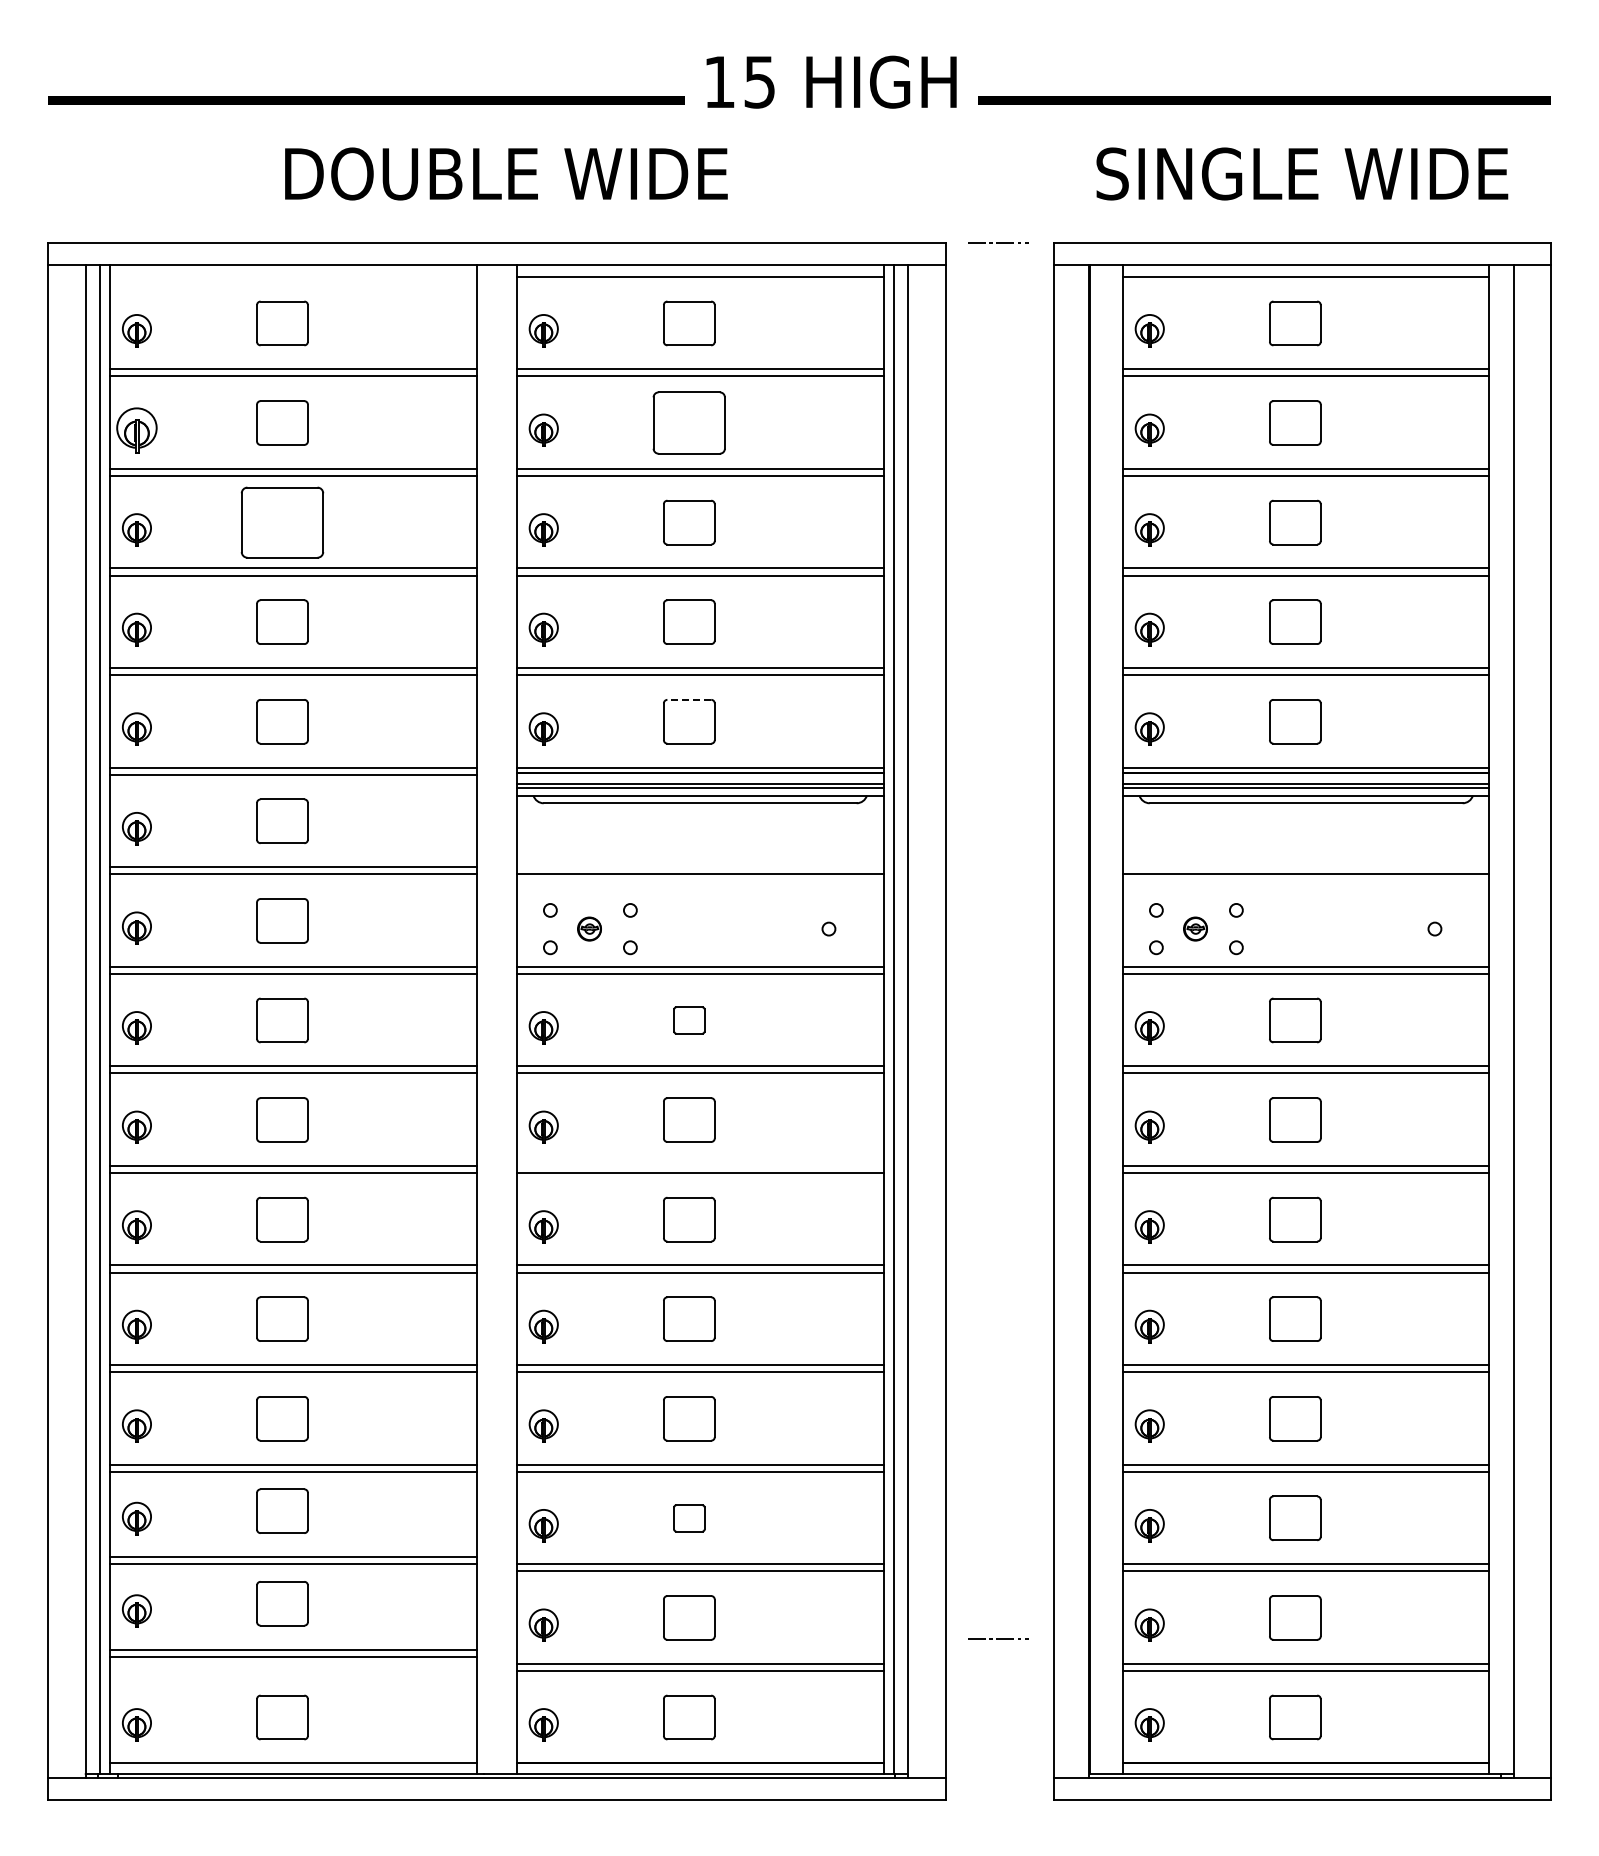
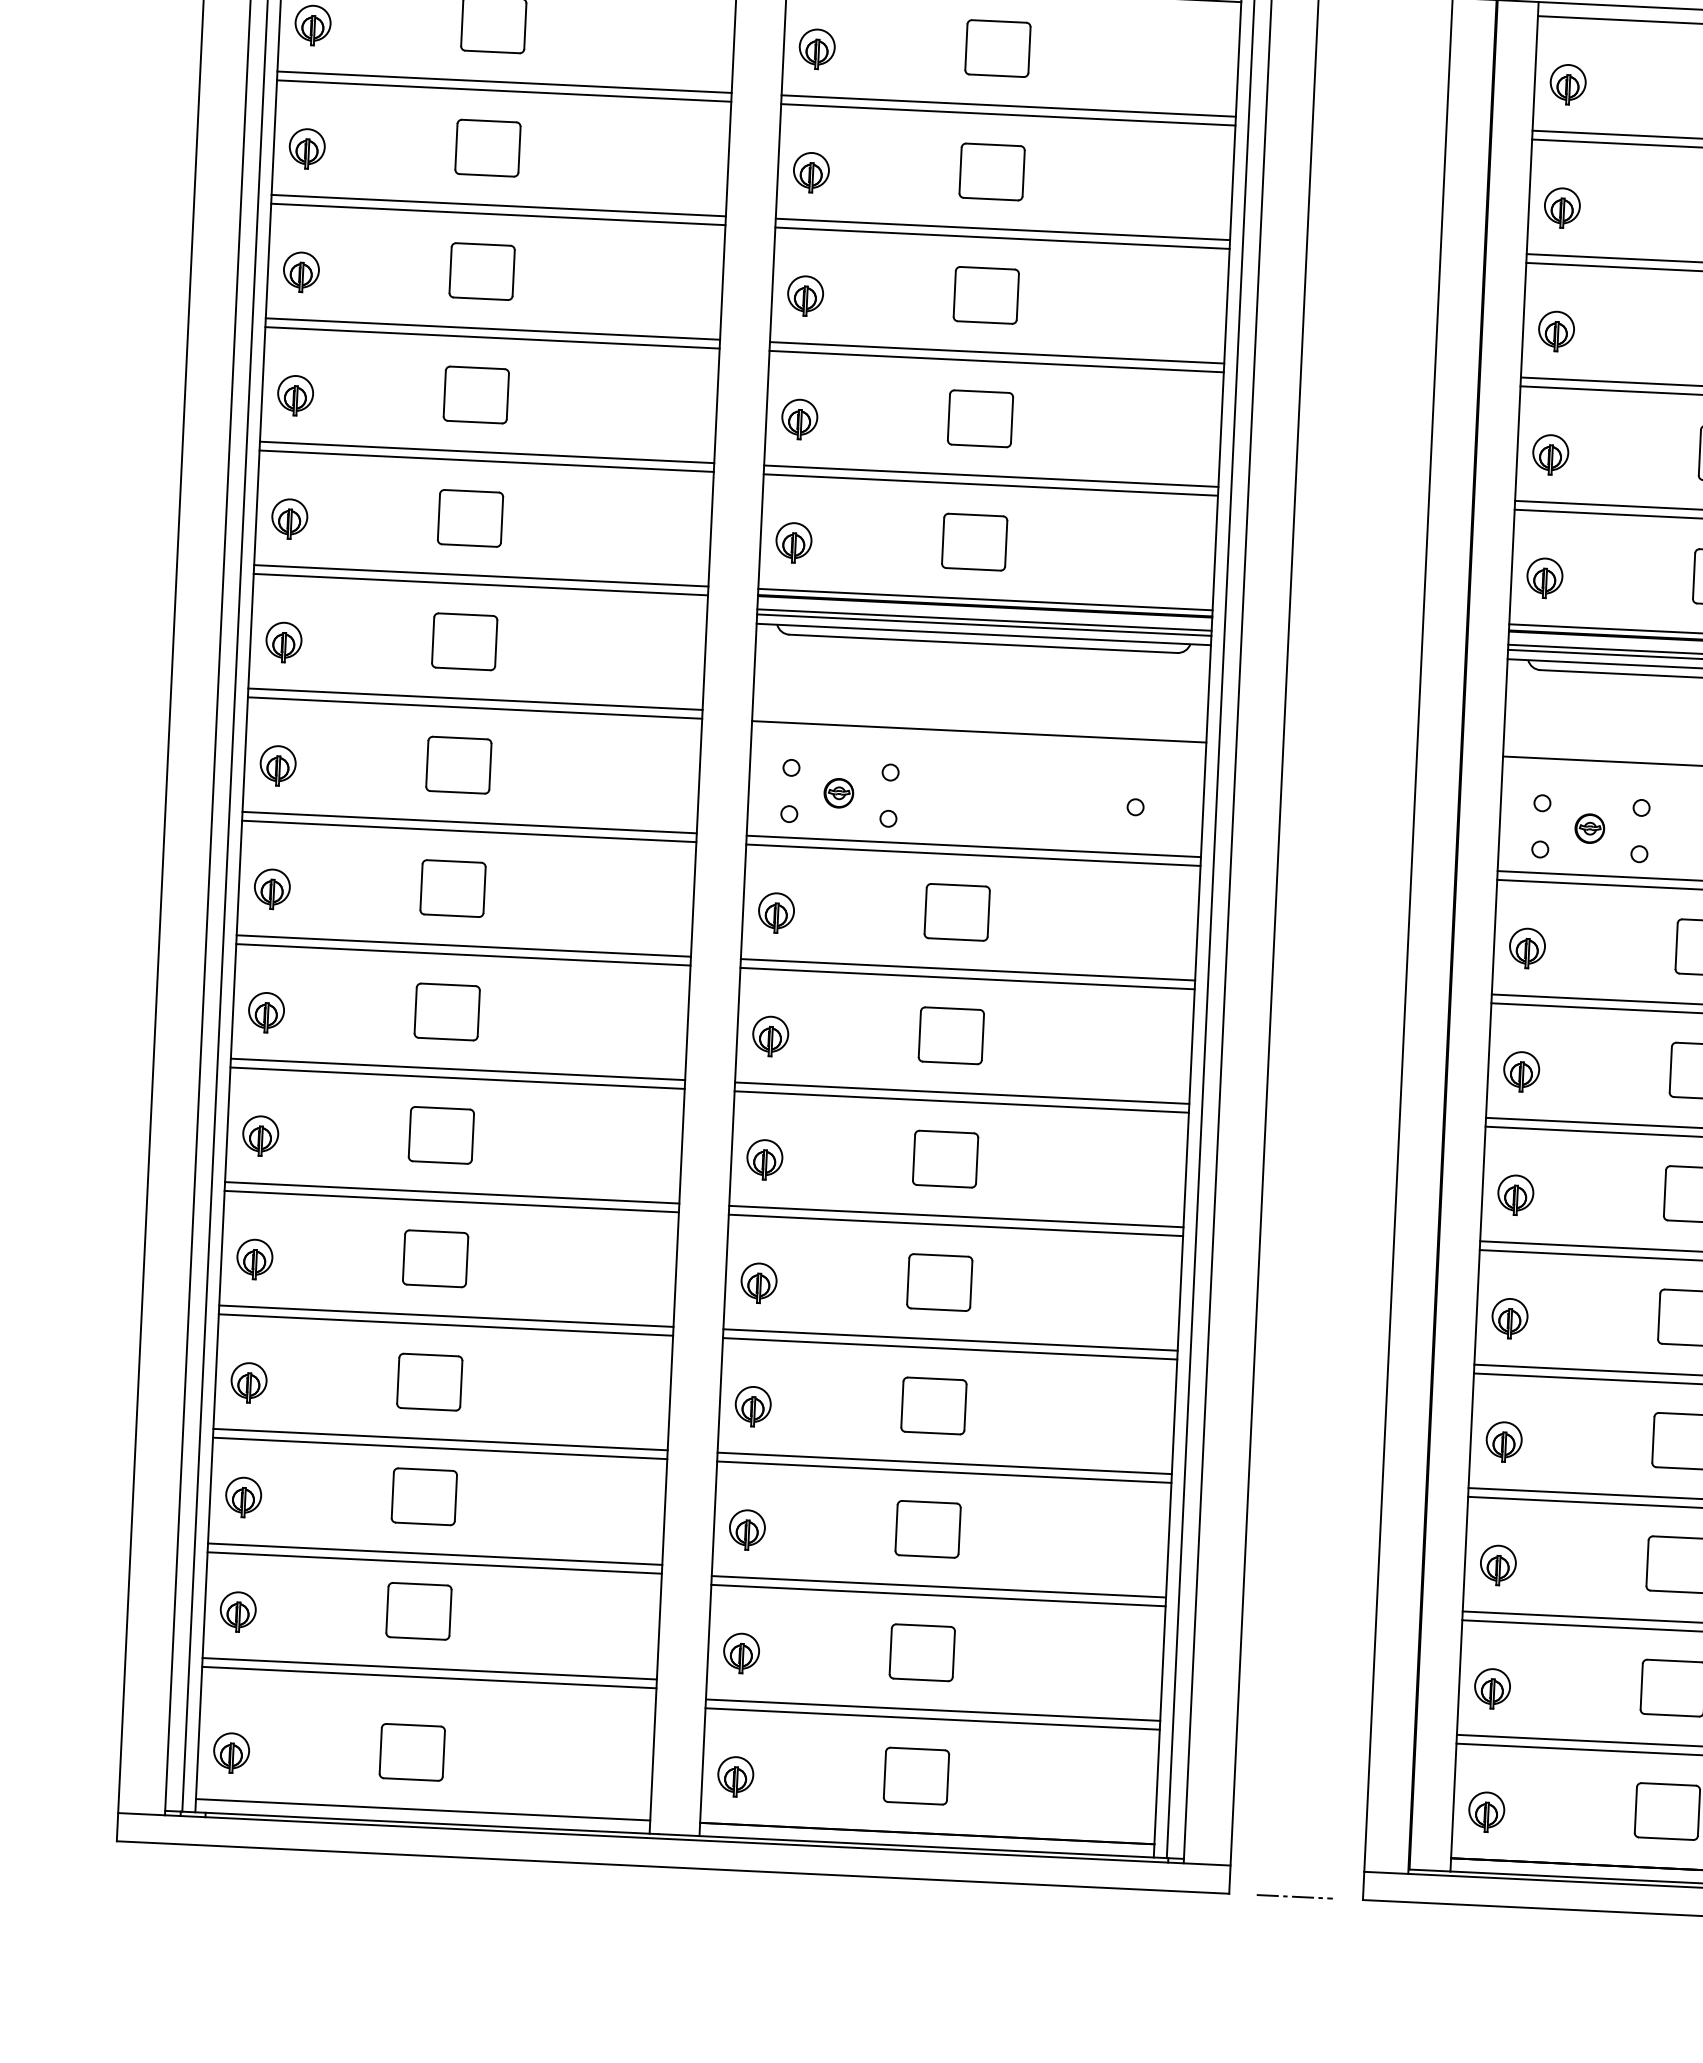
part: (689, 422) -> (992, 171), size x0.71
part: (136, 429) -> (306, 147), size x0.71
part: (282, 522) -> (482, 271), size x0.62
line: (689, 699) -> (976, 514), dashed -> solid
part: (689, 1020) -> (957, 912), size x1.67
line: (699, 1165) -> (961, 1092), added
part: (689, 1518) -> (928, 1529), size x1.67
line: (998, 1638) -> (1294, 1895), moved

